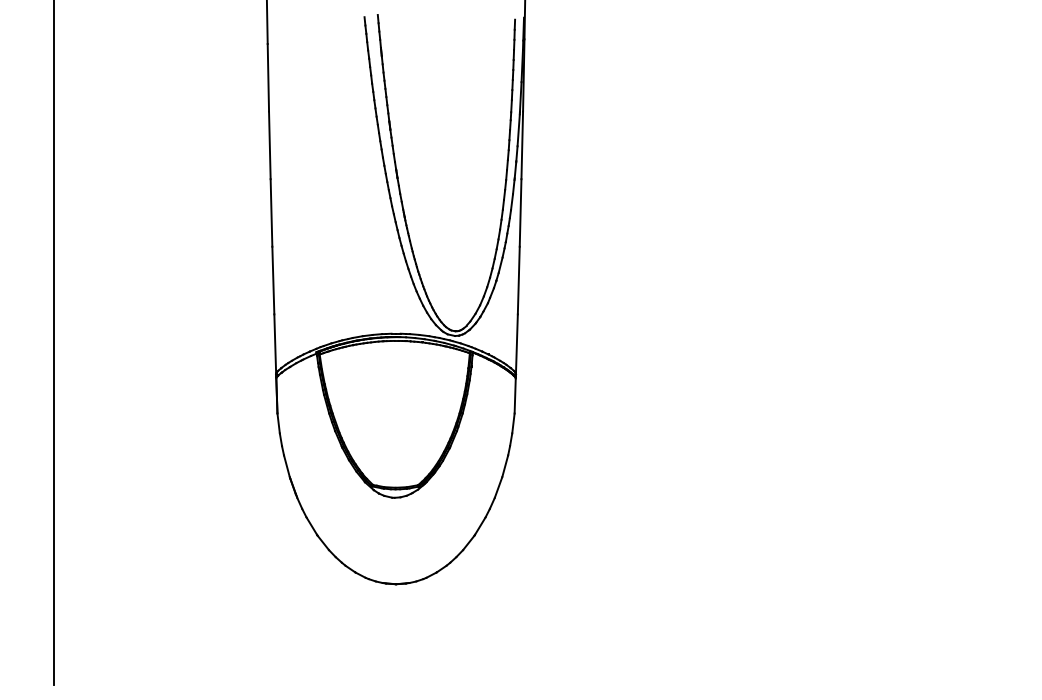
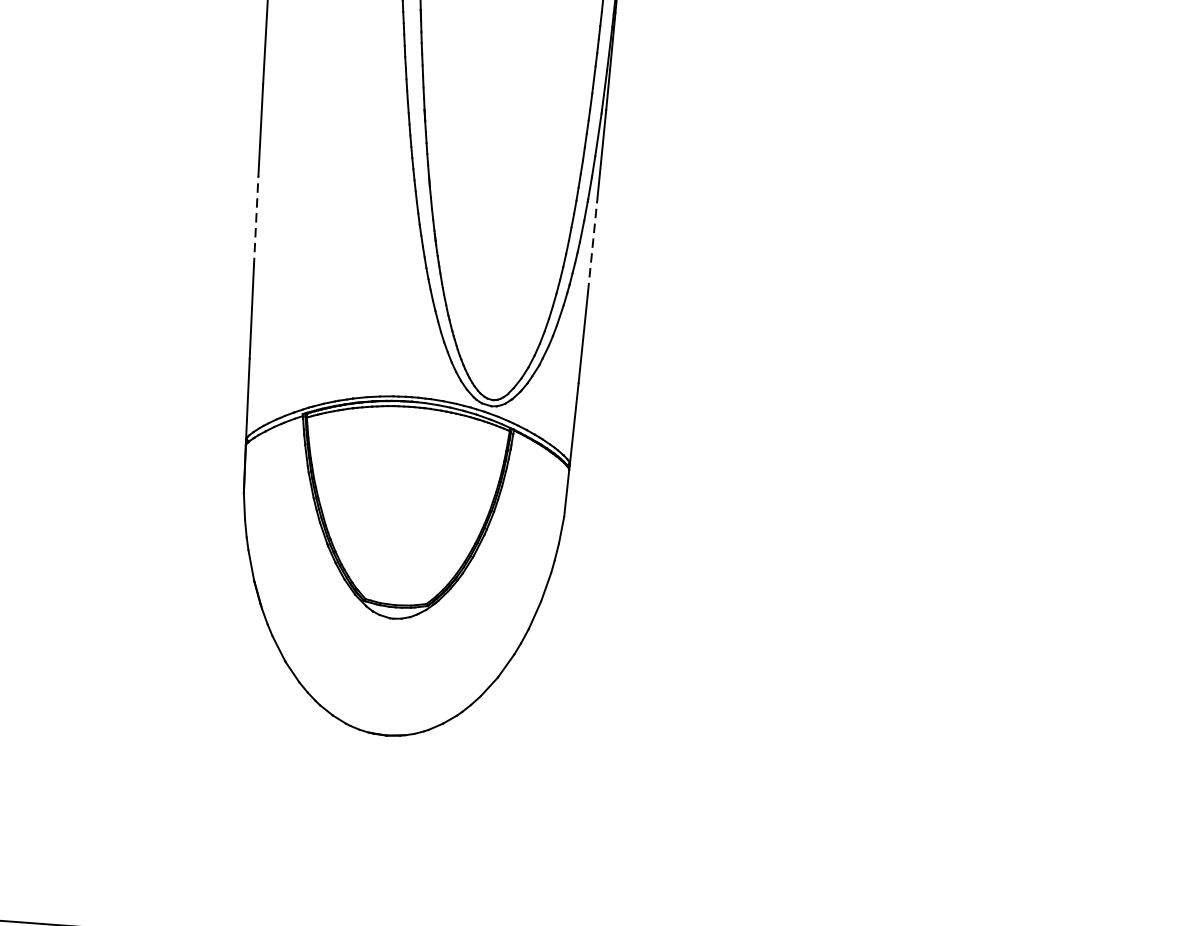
line: (271, 212) -> (256, 220), solid -> dashed
line: (520, 212) -> (592, 246), solid -> dashed

